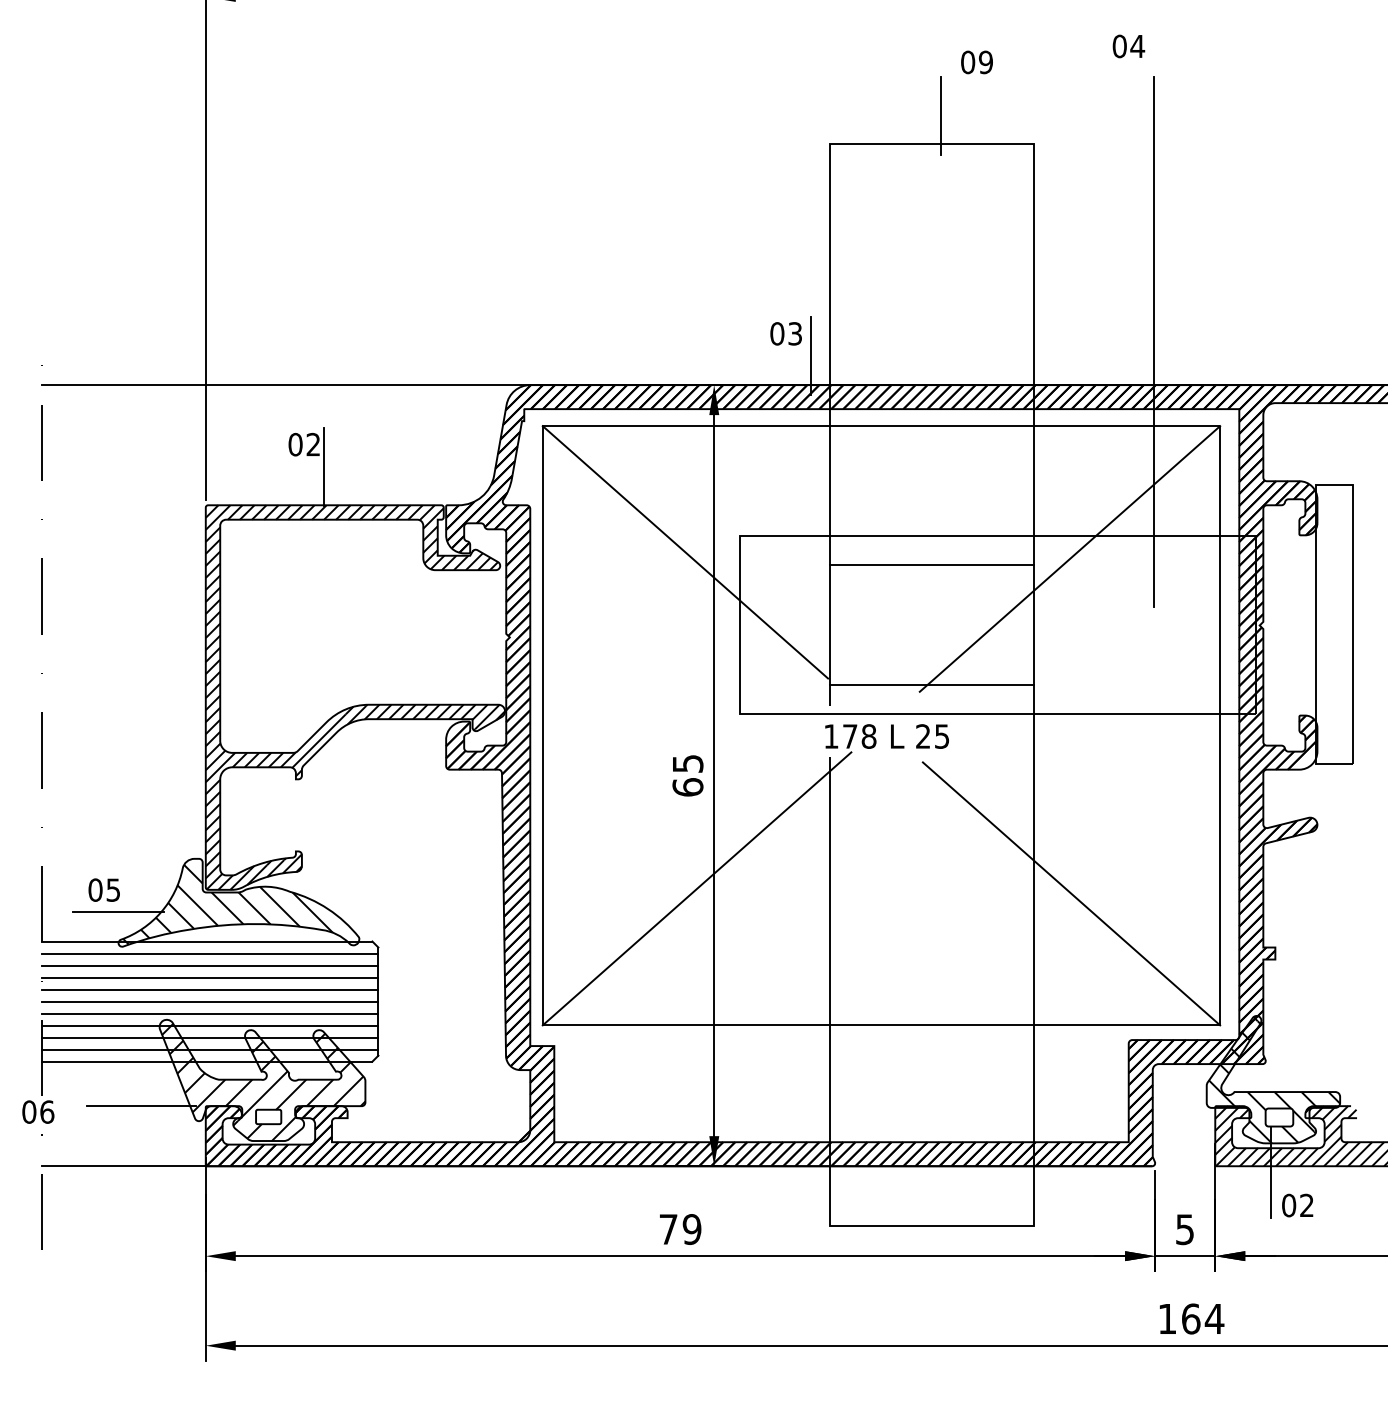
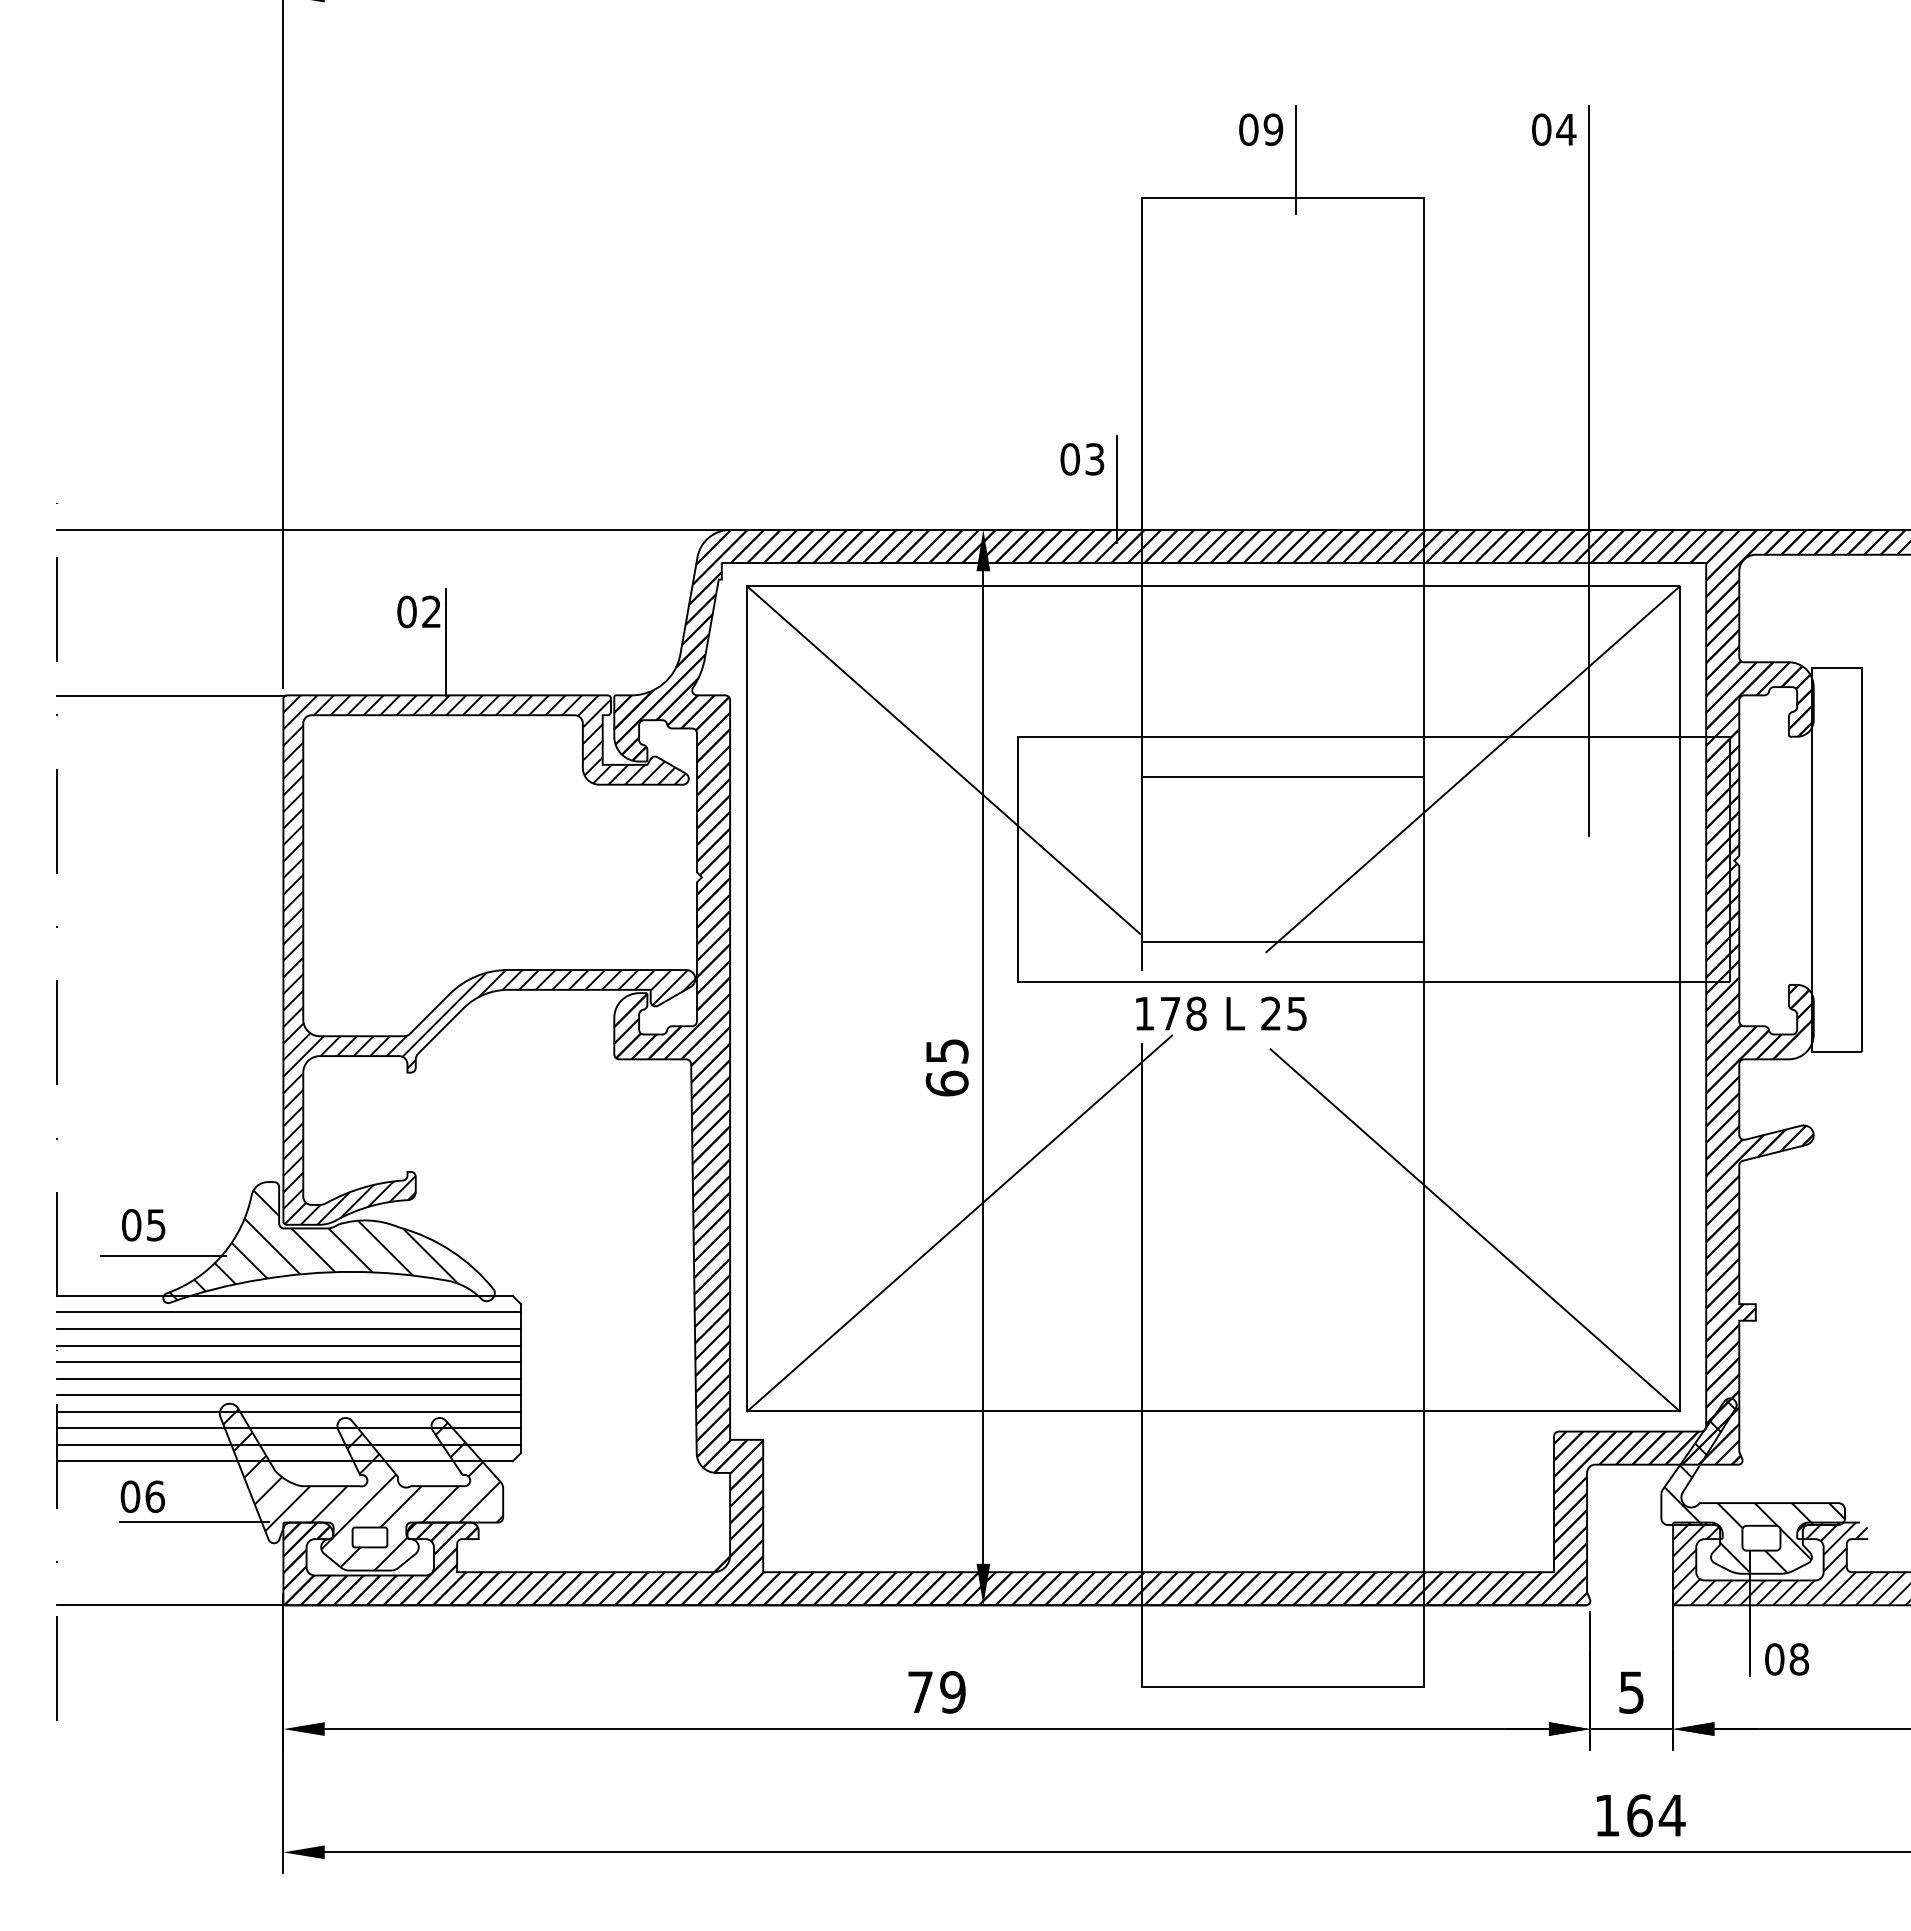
text: (1129, 46) -> (1554, 129), moved
text: (977, 62) -> (1261, 129), moved
line: (124, 506) -> (171, 696), added
text: (38, 1111) -> (142, 1496), moved
text: (1307, 1205) -> (1799, 1659), 02 -> 08

